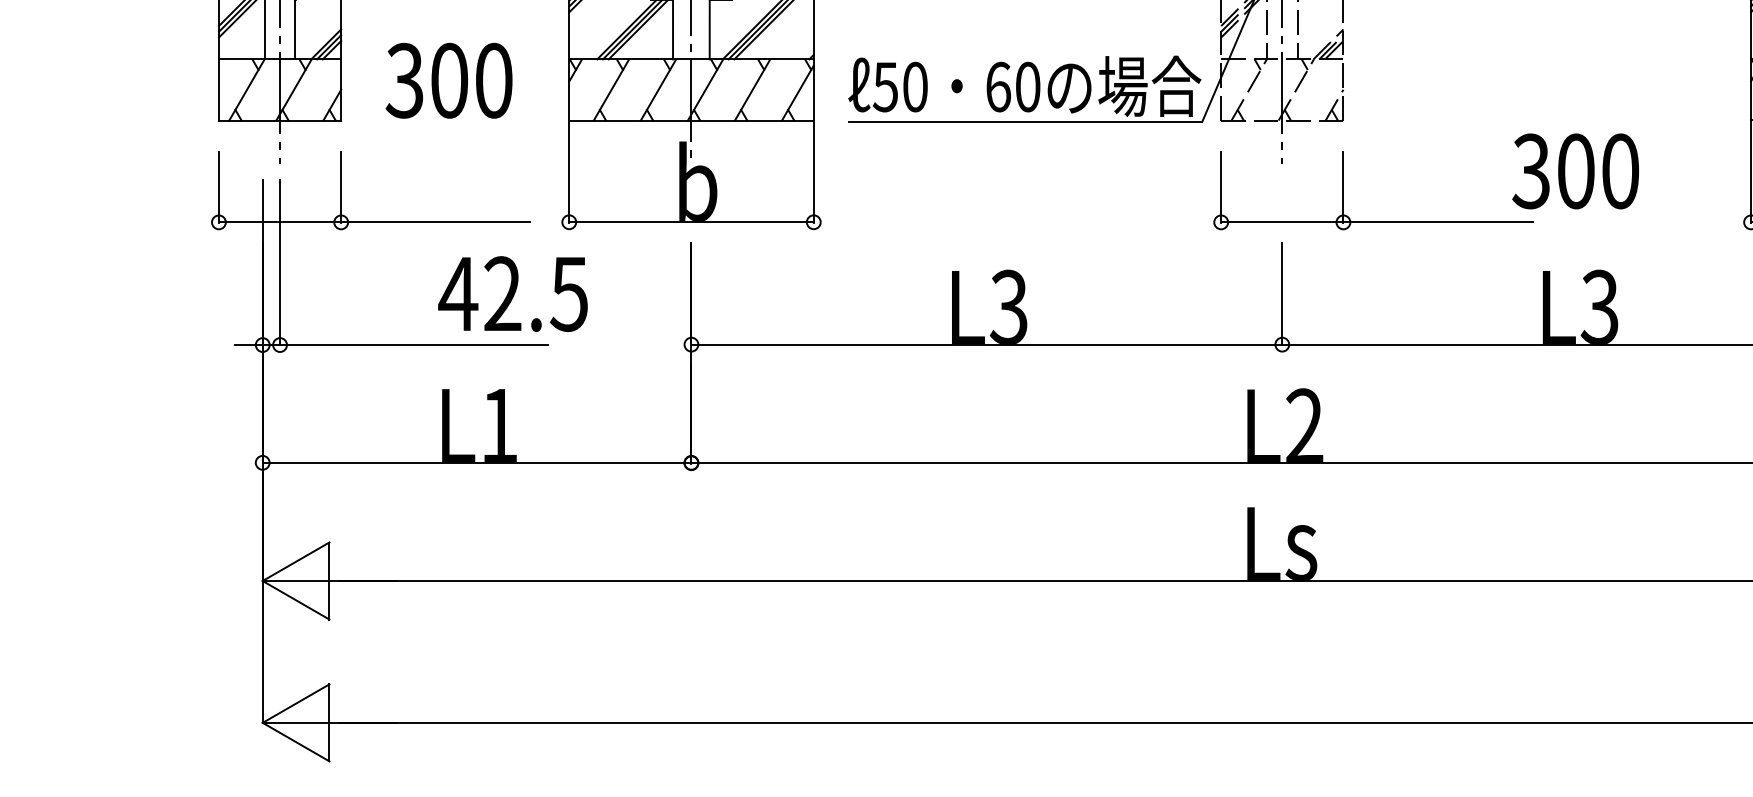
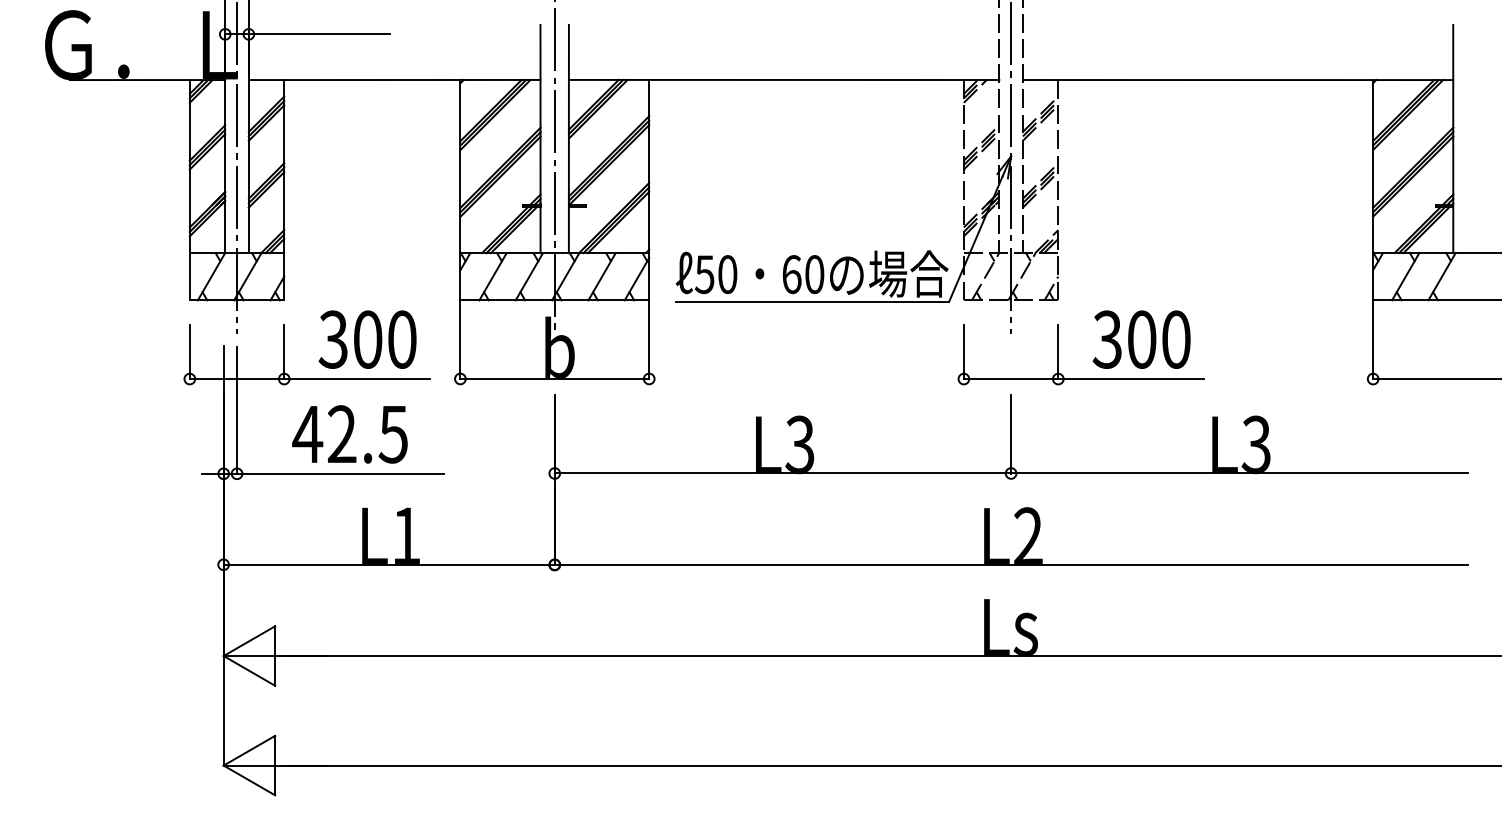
text: (448, 80) -> (367, 339), moved
text: (1575, 171) -> (1141, 339), moved
text: (512, 294) -> (349, 434), moved

